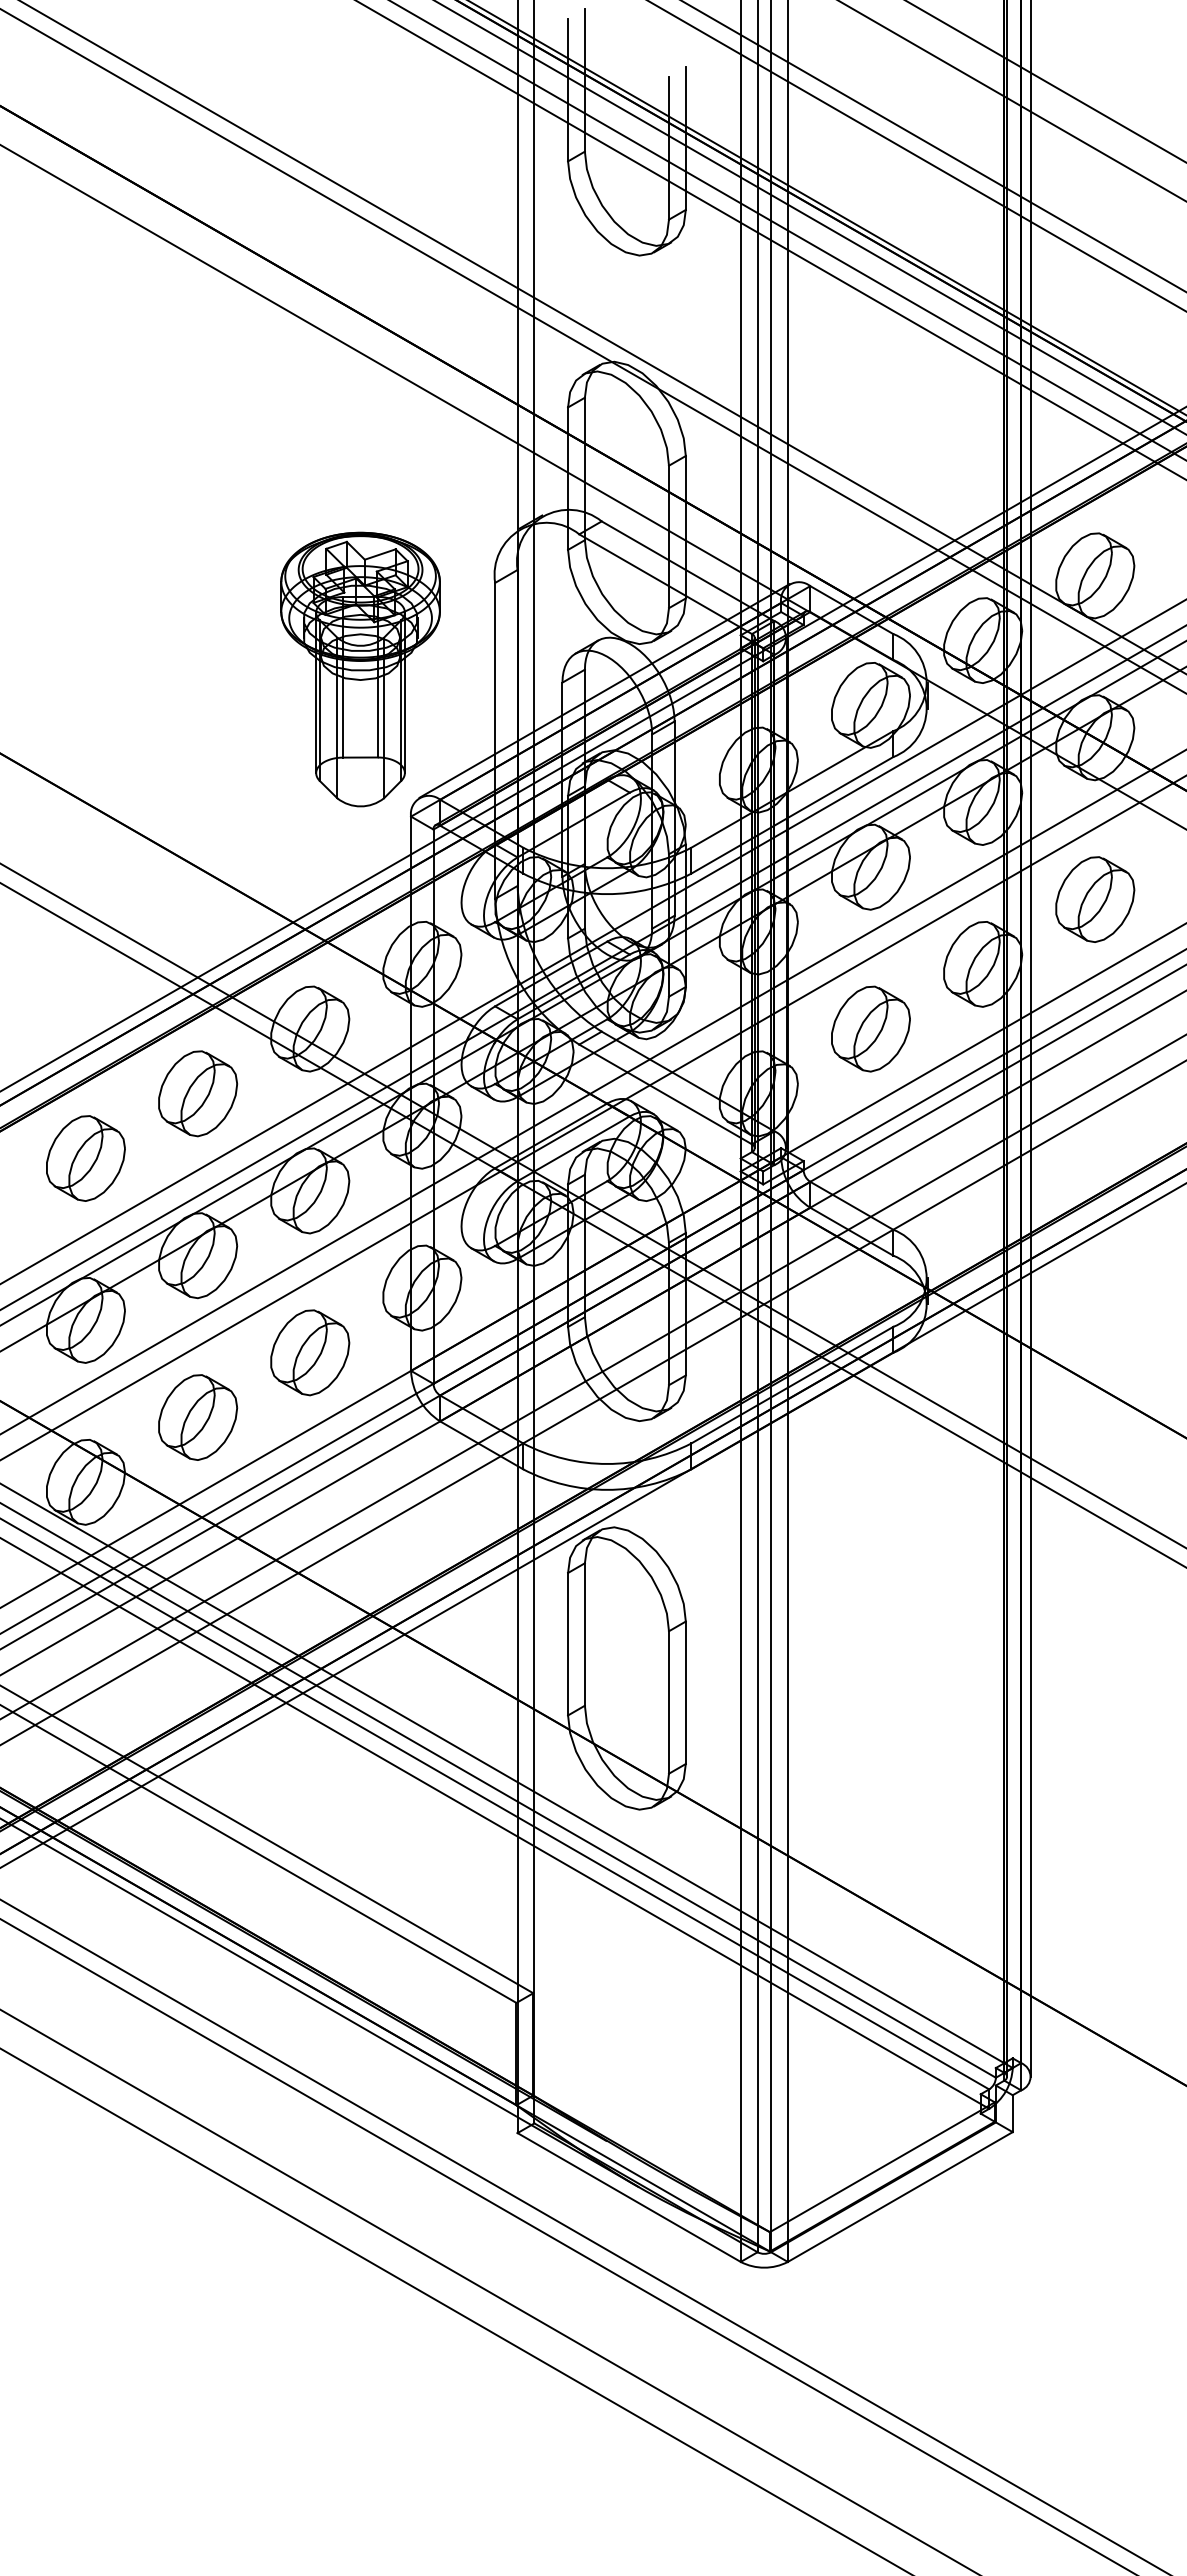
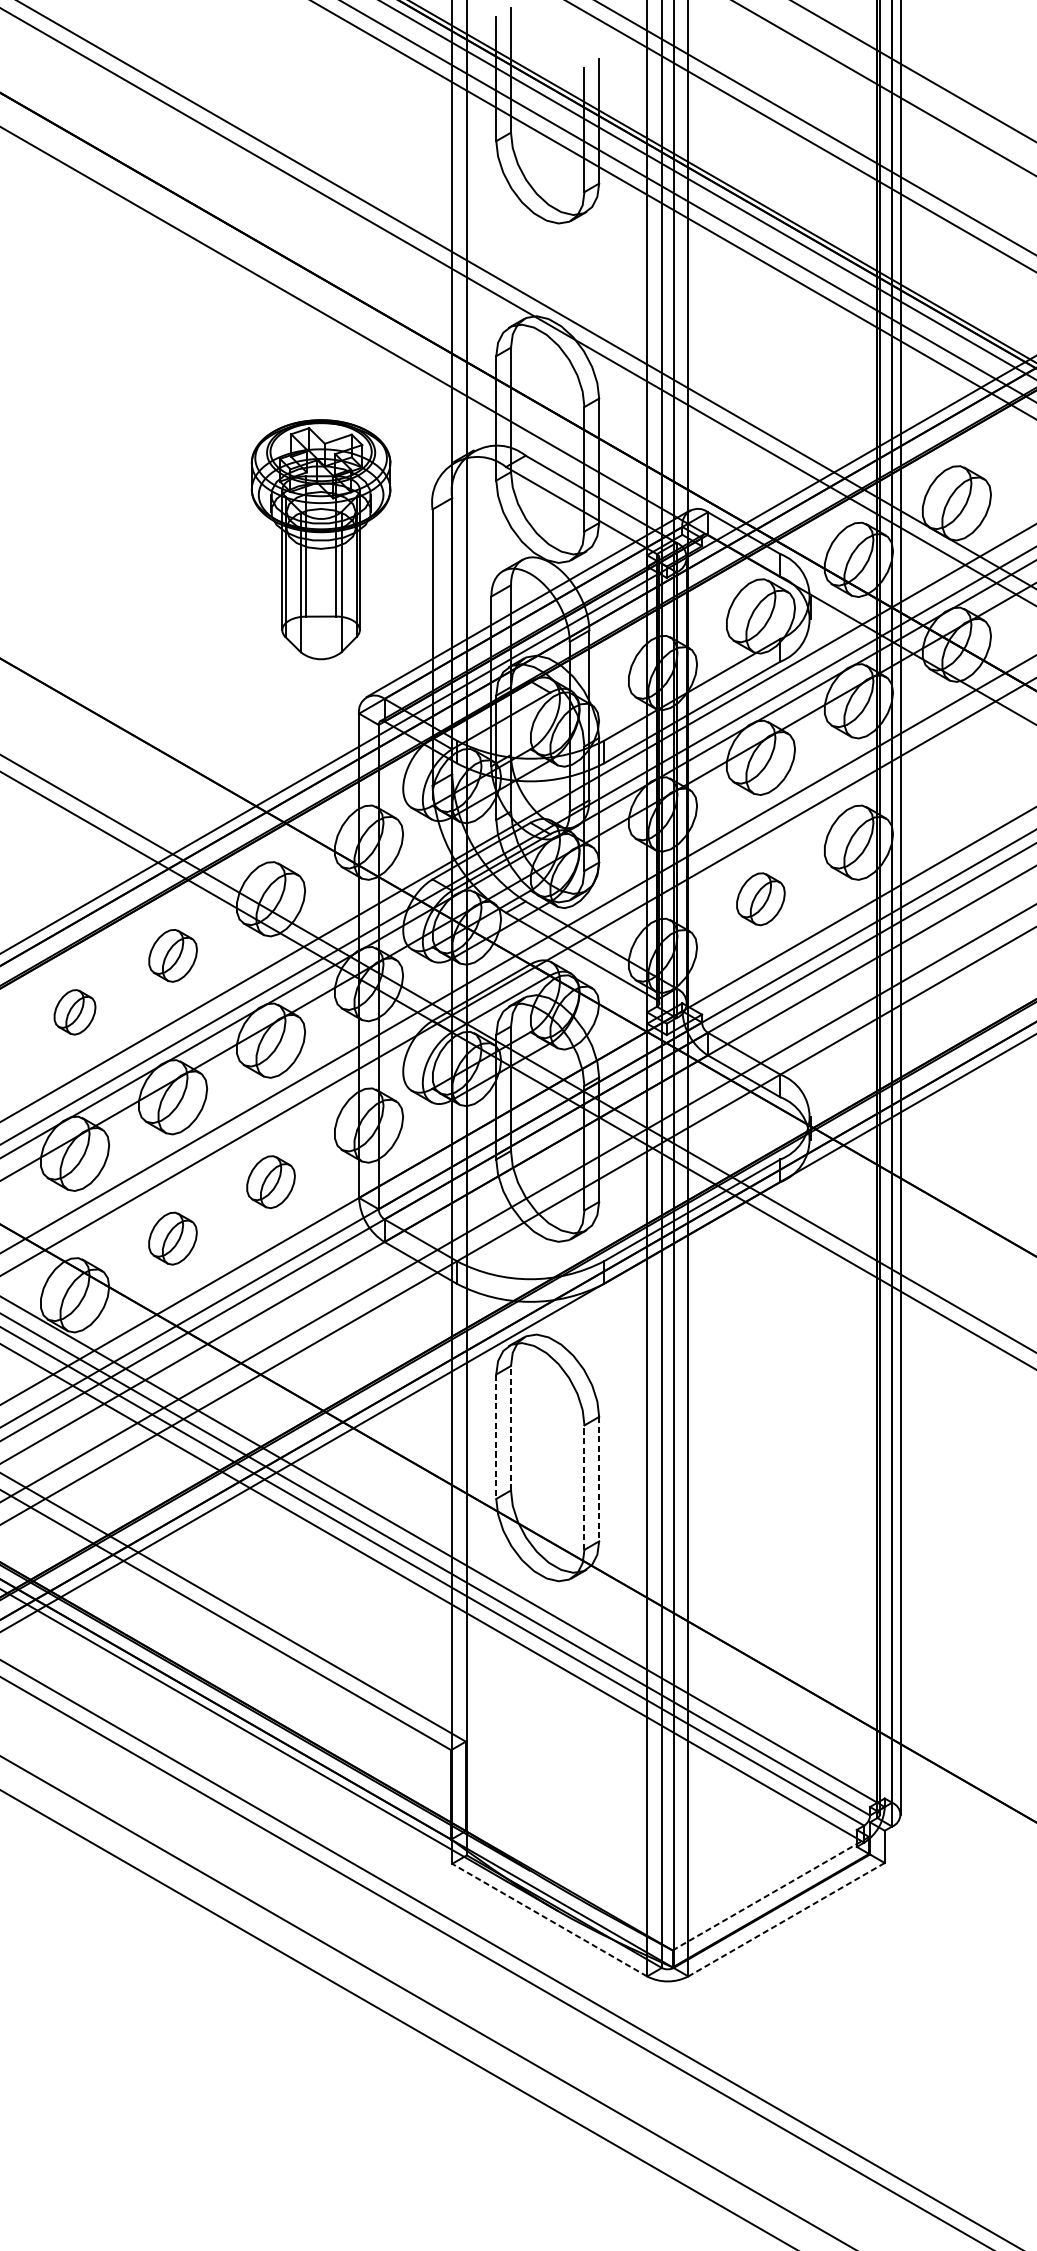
part: (360, 669) -> (321, 539), moved
part: (1095, 899) -> (957, 786), removed
part: (870, 1028) -> (760, 898), size x0.7
part: (198, 1093) -> (173, 955), size x0.7
part: (85, 1158) -> (74, 1012), size x0.6
part: (310, 1352) -> (271, 1181), size x0.7
part: (197, 1417) -> (172, 1238), size x0.7
line: (584, 1634) -> (510, 1428), solid -> dashed
line: (568, 1644) -> (496, 1436), solid -> dashed
line: (685, 1693) -> (598, 1479), solid -> dashed
line: (669, 1701) -> (584, 1486), solid -> dashed
line: (882, 2167) -> (770, 1893), solid -> dashed
line: (629, 2197) -> (549, 1920), solid -> dashed
line: (900, 2197) -> (786, 1920), solid -> dashed

